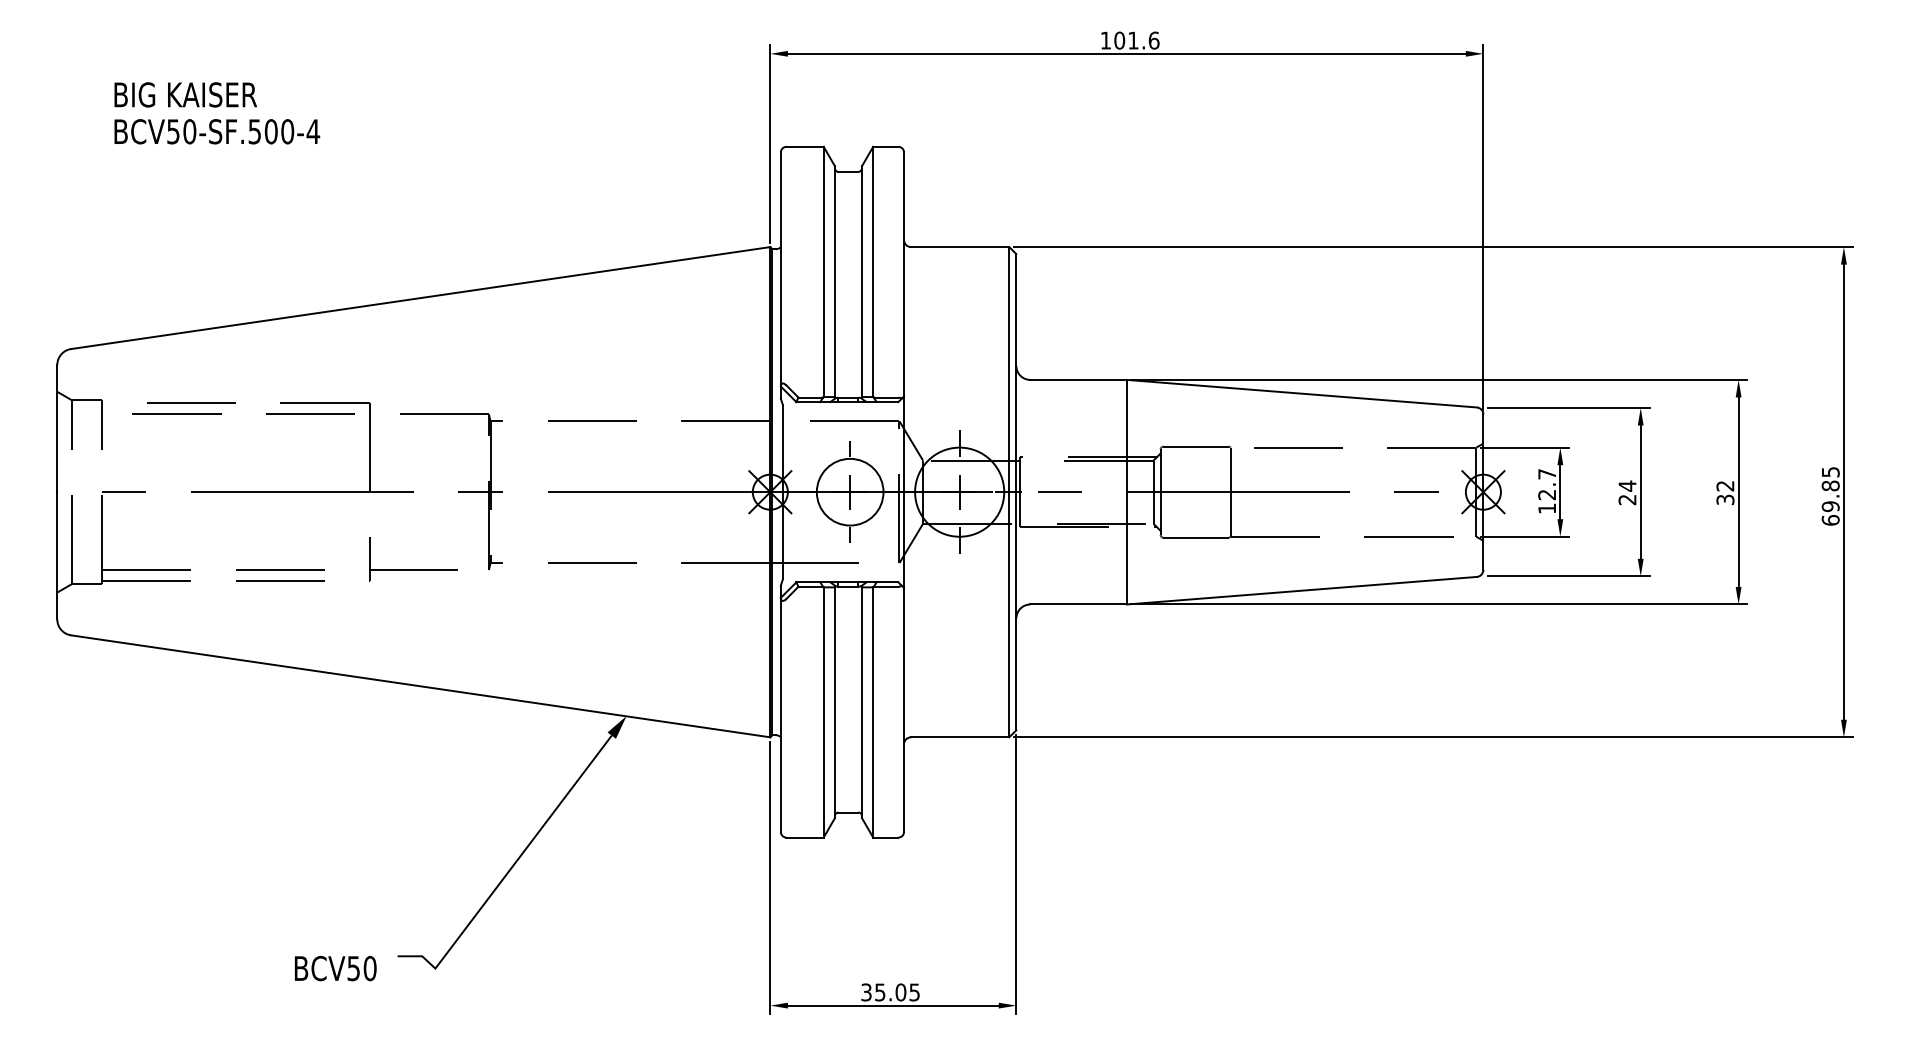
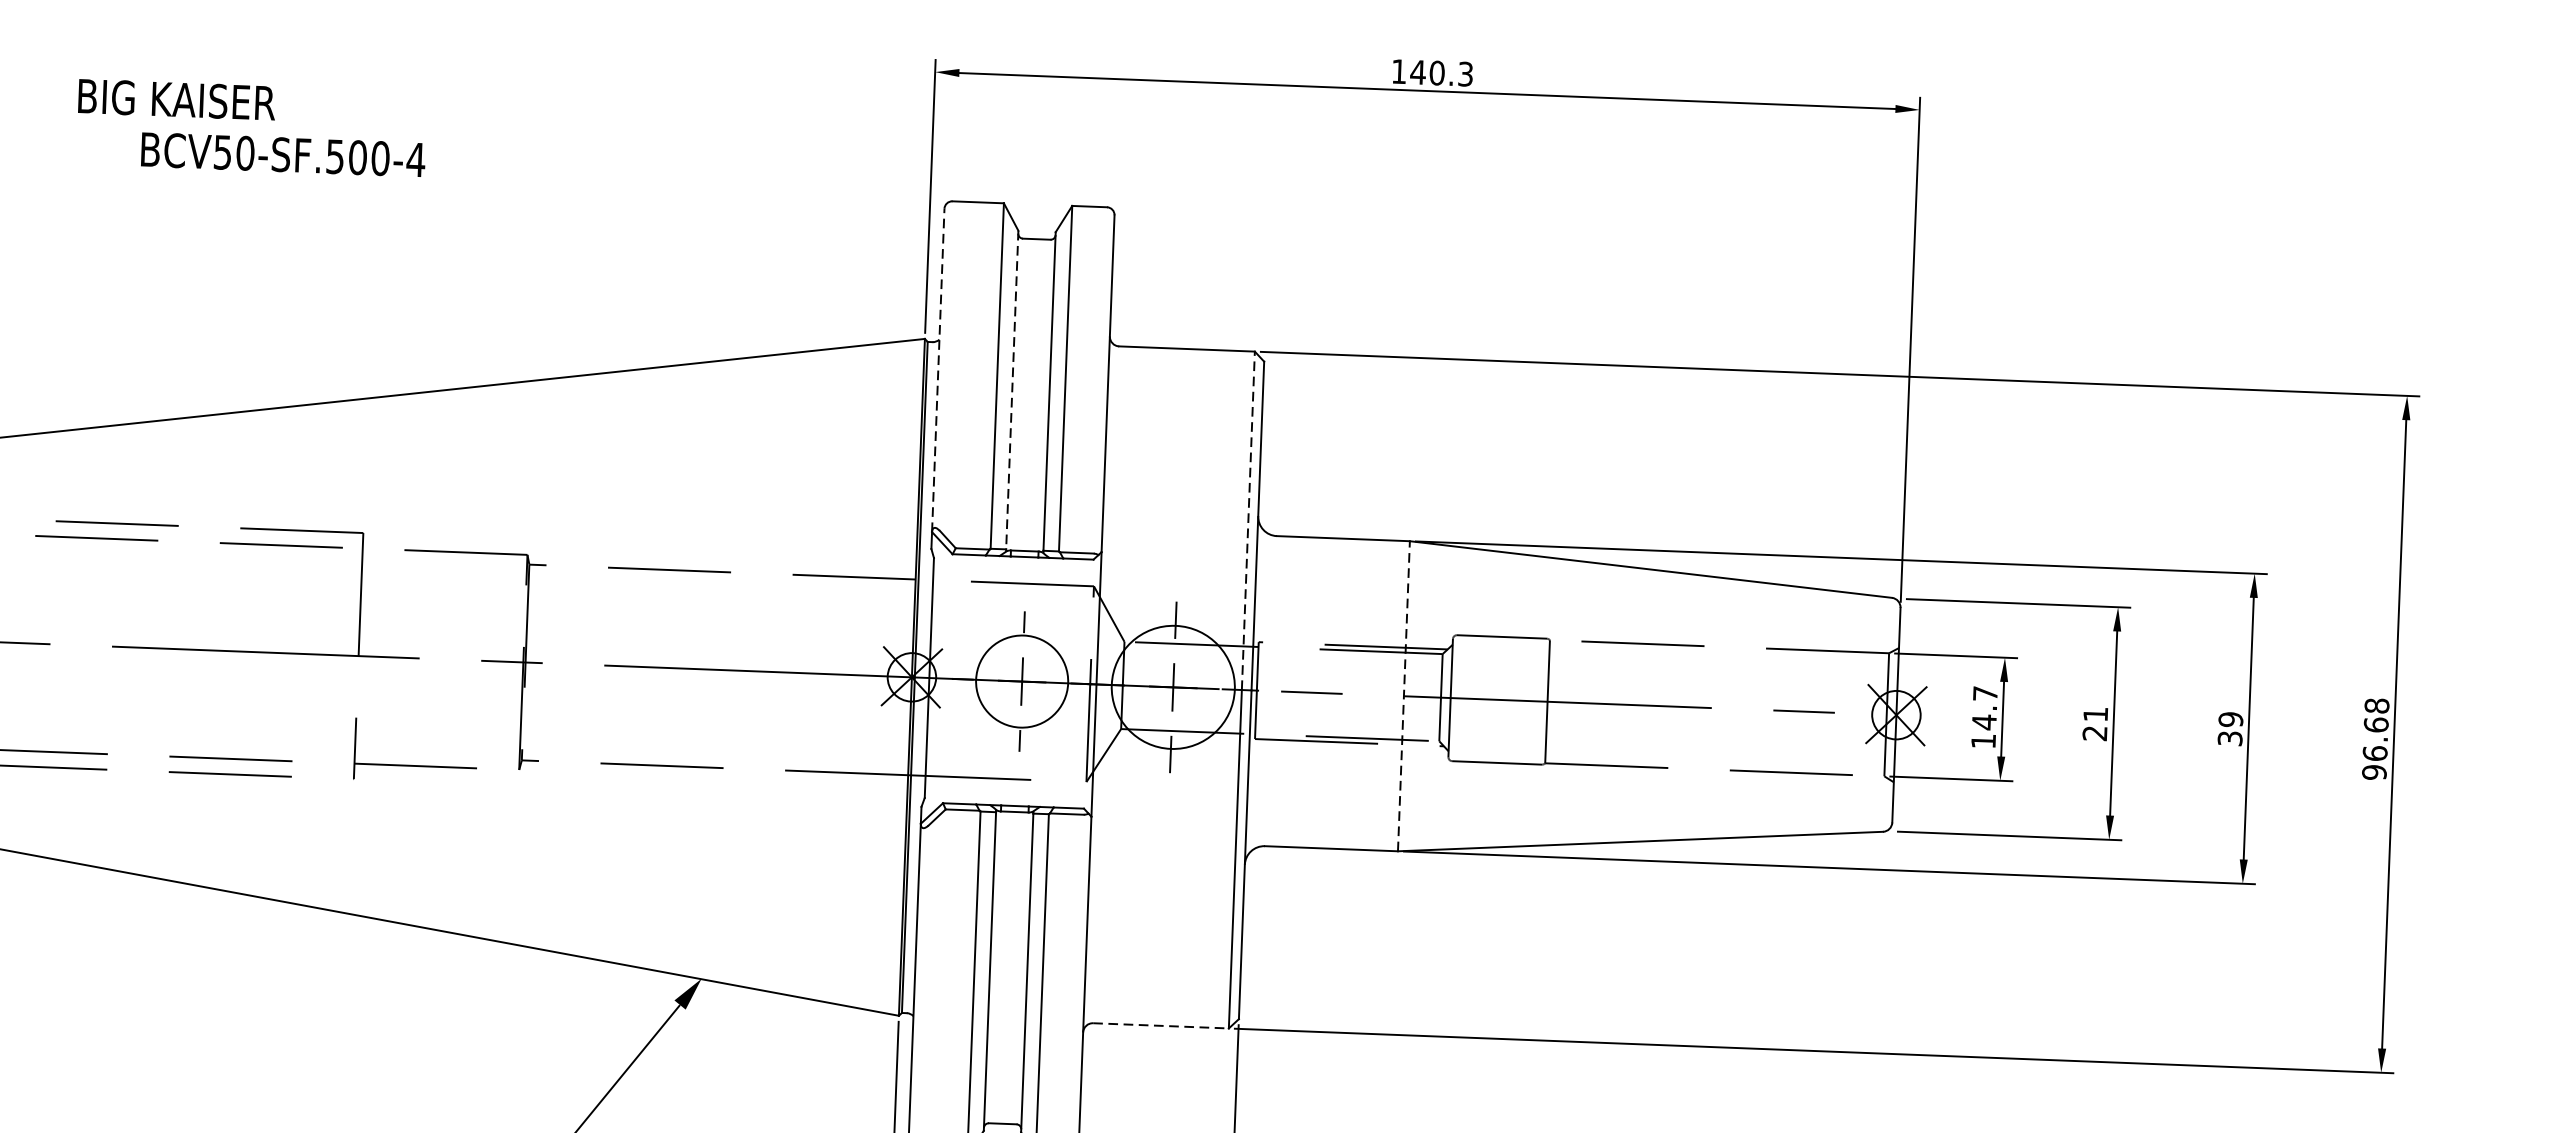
text: (1136, 40) -> (1441, 73), 101.6 -> 140.3
text: (185, 94) -> (176, 99), moved
text: (217, 131) -> (283, 154), moved
line: (780, 269) -> (937, 370), solid -> dashed
line: (834, 282) -> (1011, 391), solid -> dashed
line: (1009, 369) -> (1248, 520), solid -> dashed
text: (1627, 485) -> (2095, 713), 24 -> 21
text: (1725, 485) -> (2231, 718), 32 -> 39
line: (1126, 491) -> (1403, 695), solid -> dashed
text: (1546, 494) -> (1983, 721), 12.7 -> 14.7
text: (1830, 495) -> (2375, 738), 69.85 -> 96.68
line: (960, 737) -> (1161, 1026), solid -> dashed

